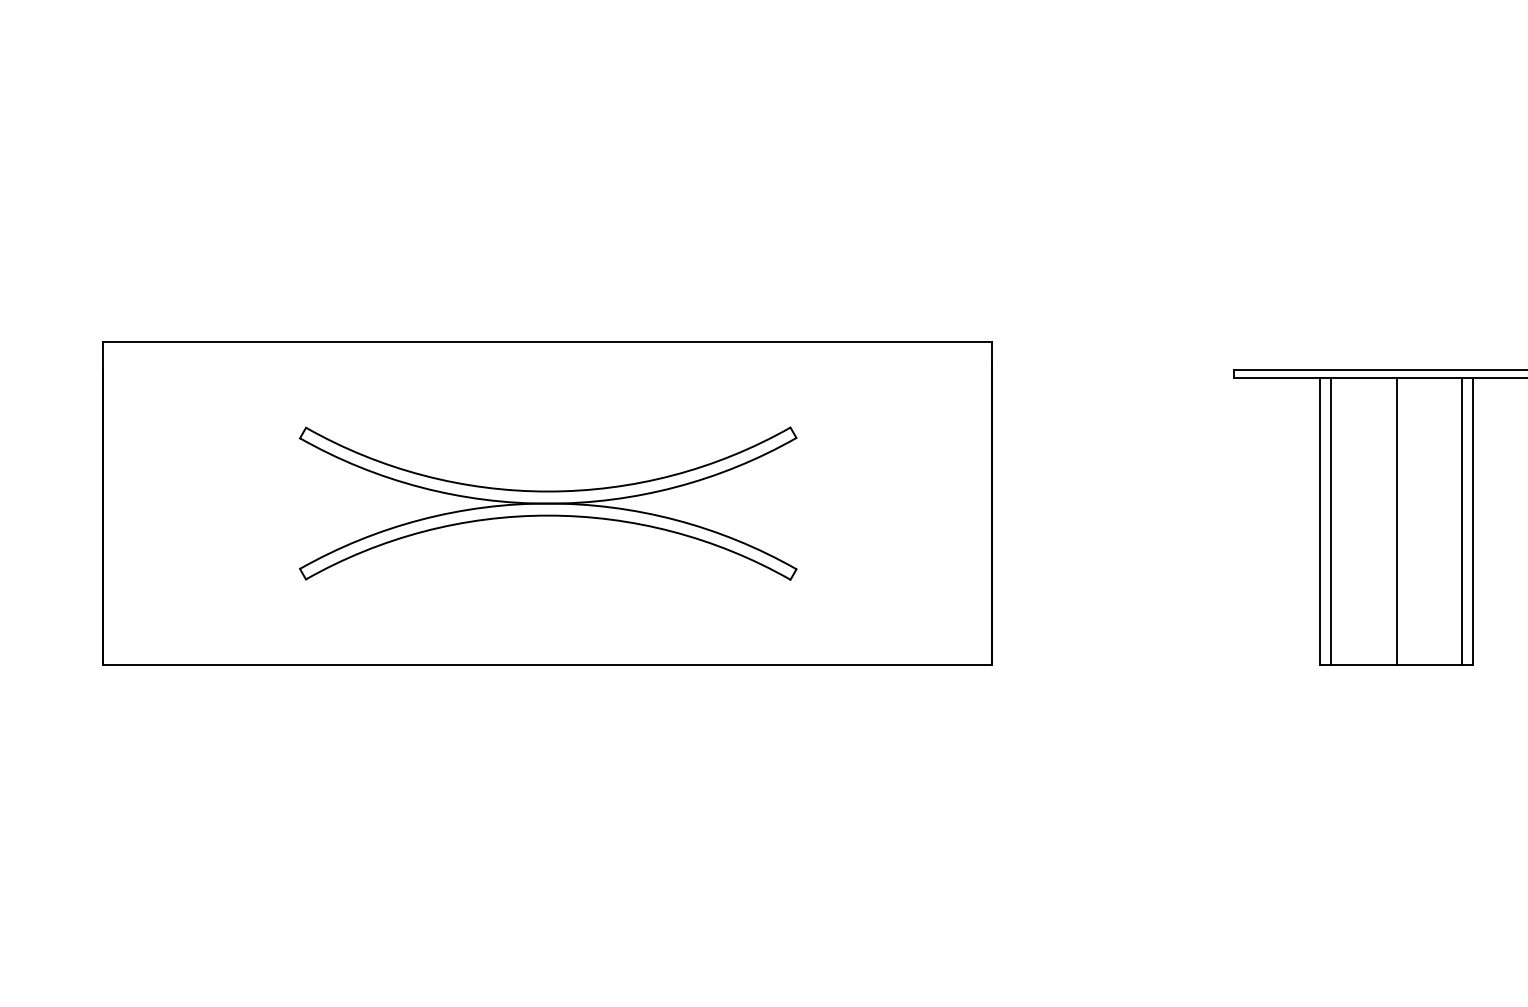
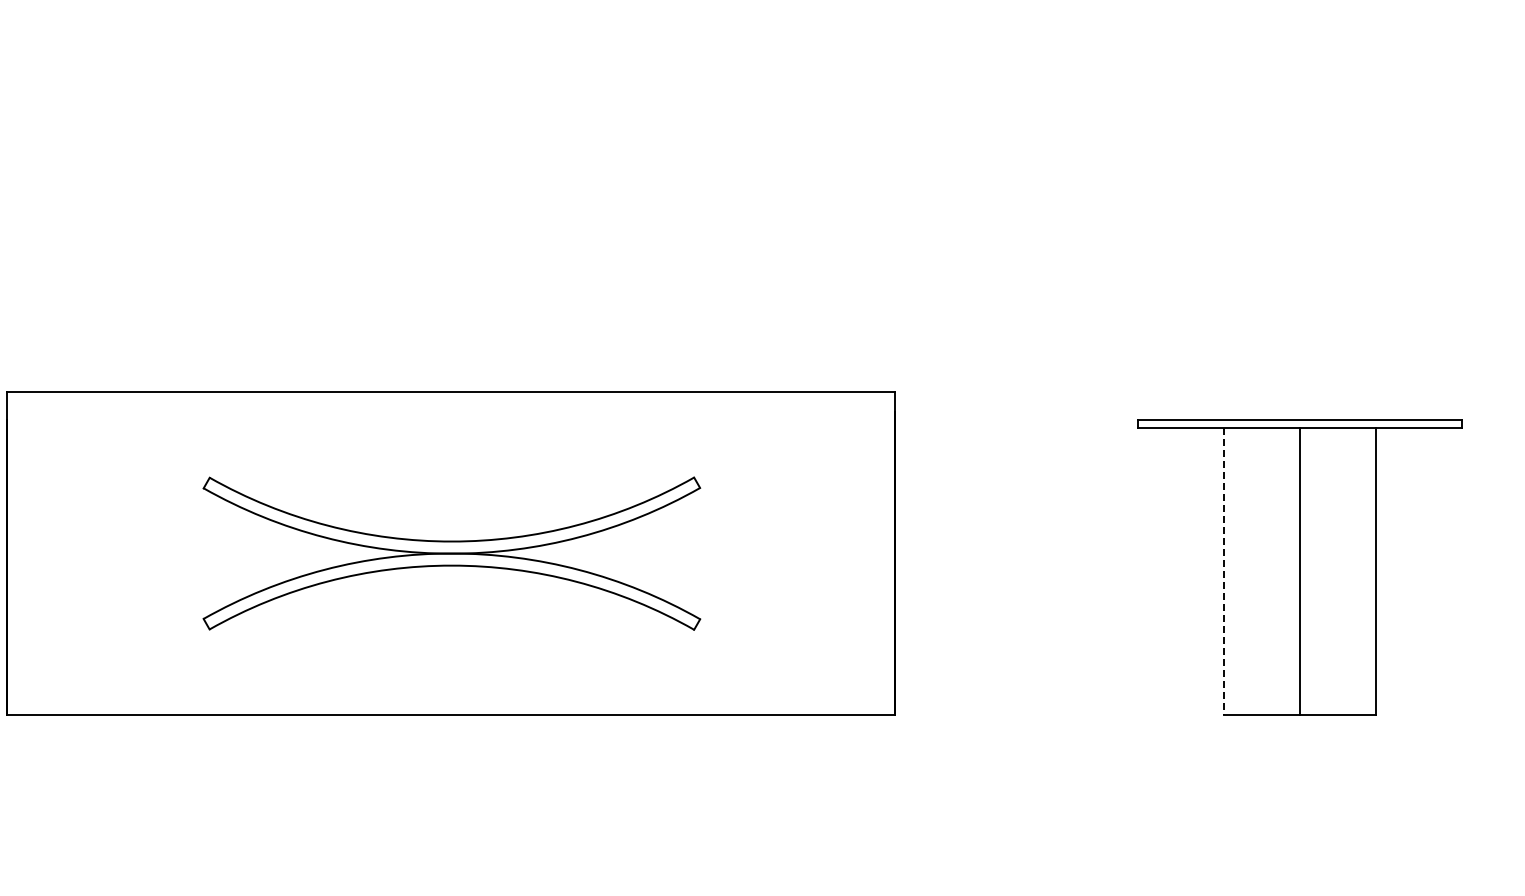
line: (1330, 521) -> (1234, 571), removed
line: (1462, 521) -> (1366, 571), removed
line: (1320, 522) -> (1224, 572), solid -> dashed

